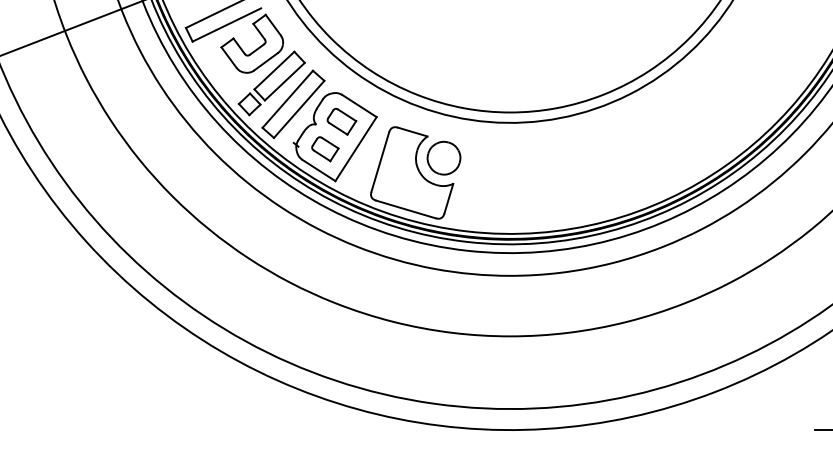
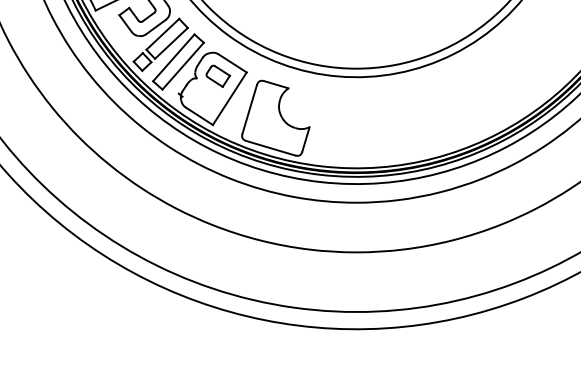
part: (325, 149) -> (204, 99), removed
part: (443, 157) -> (301, 105), removed

